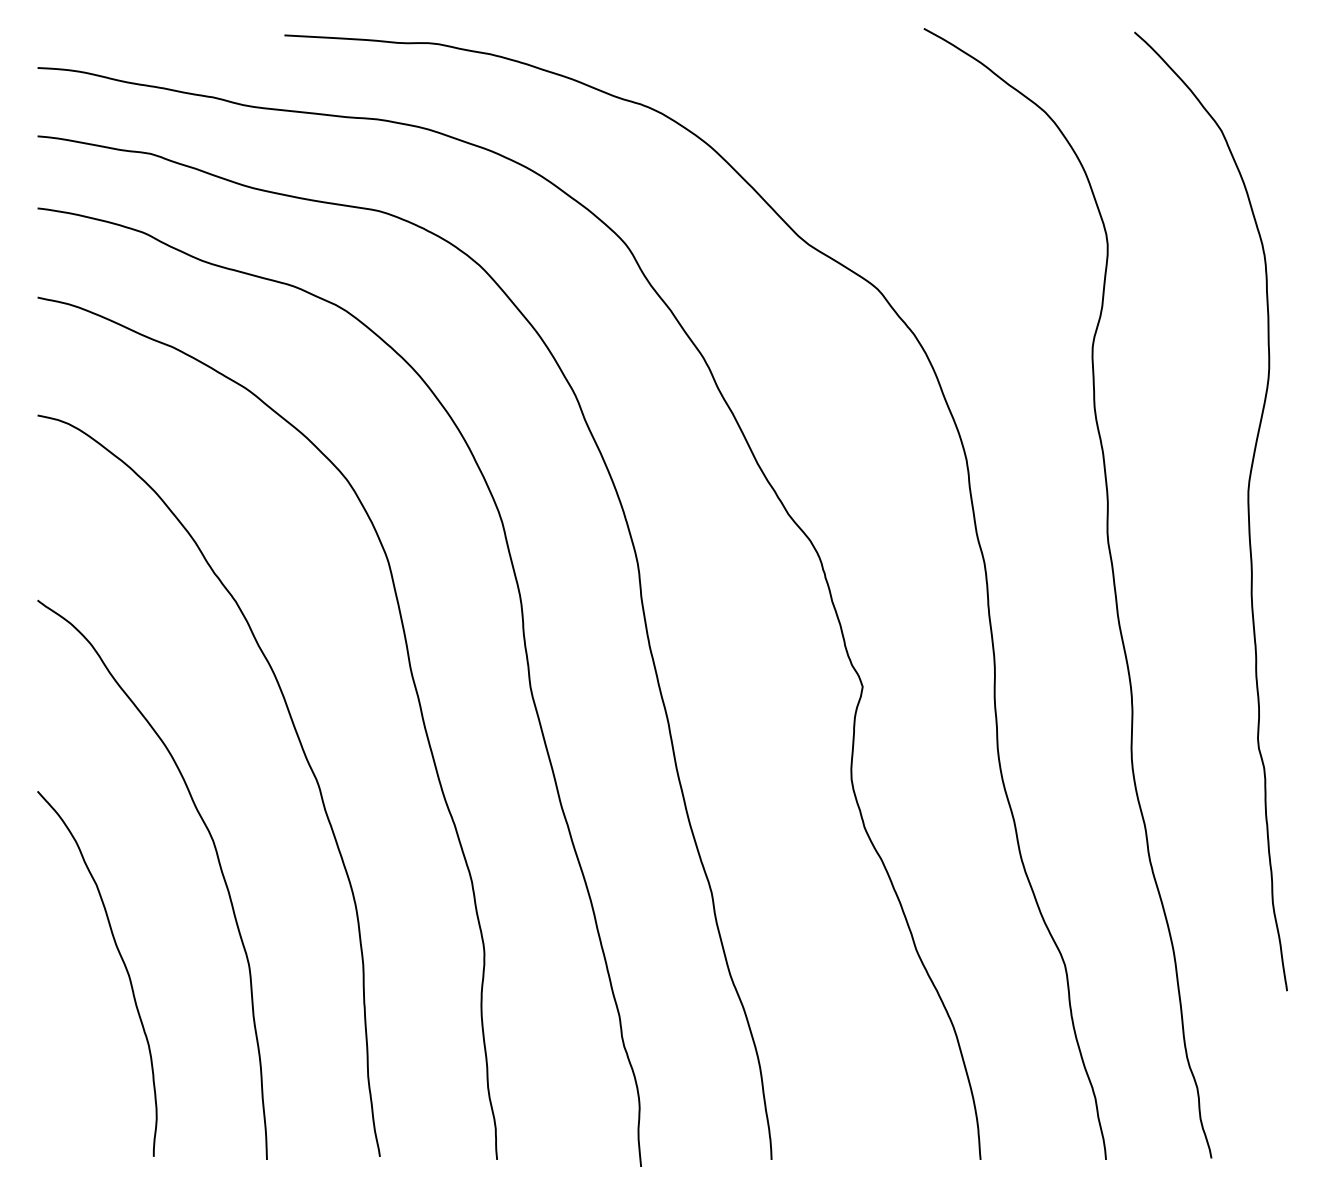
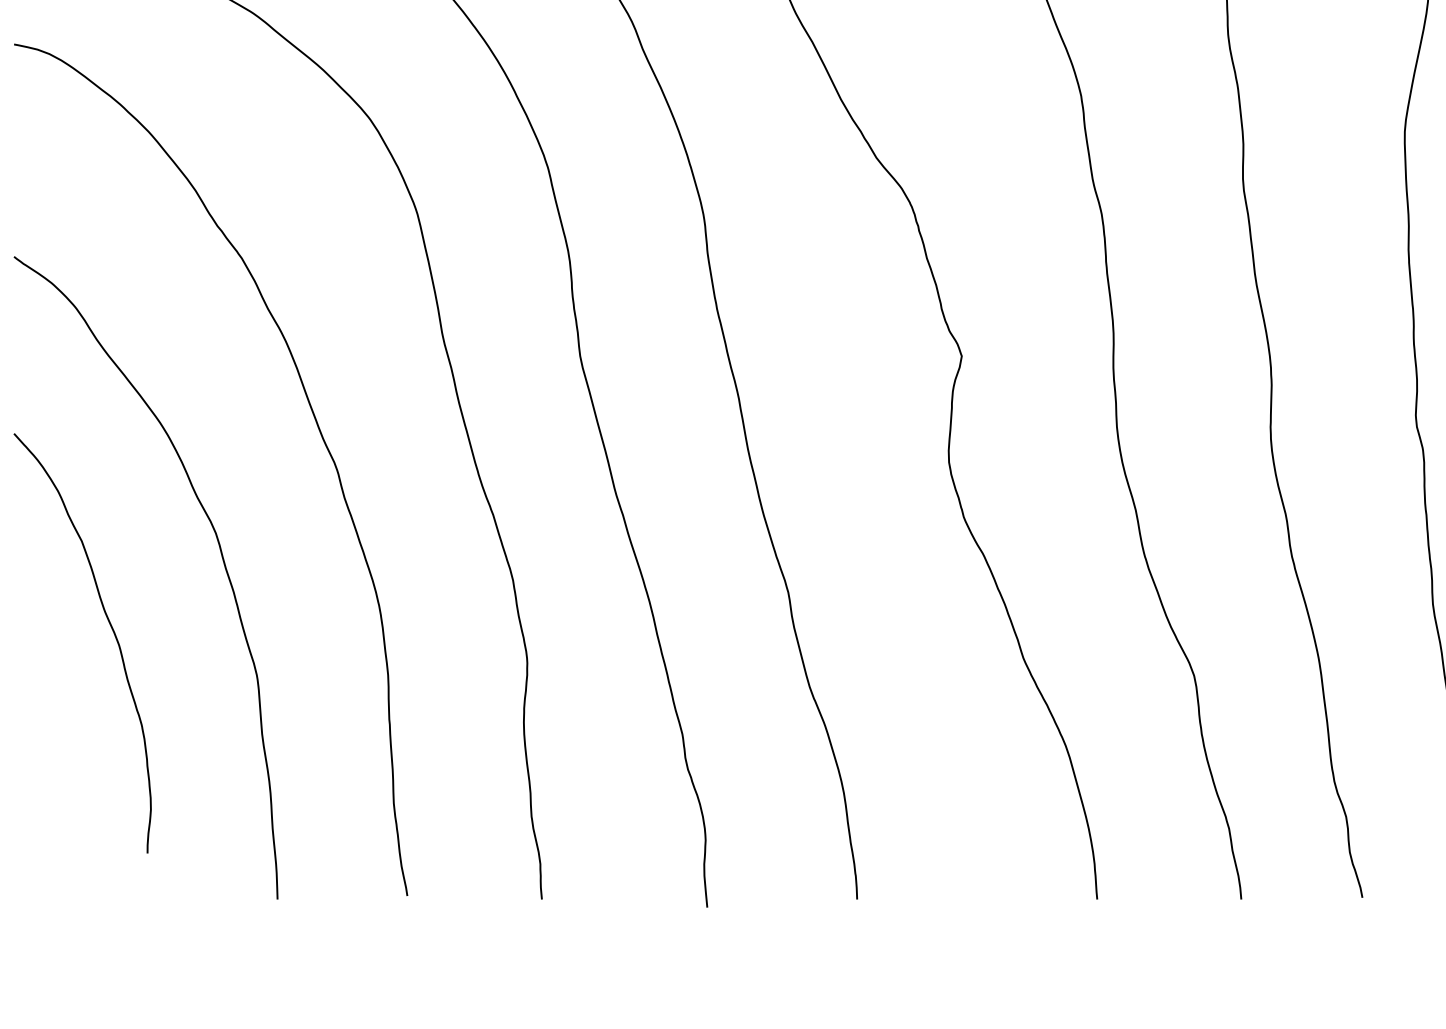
curve: (122, 962) -> (111, 630), moved

